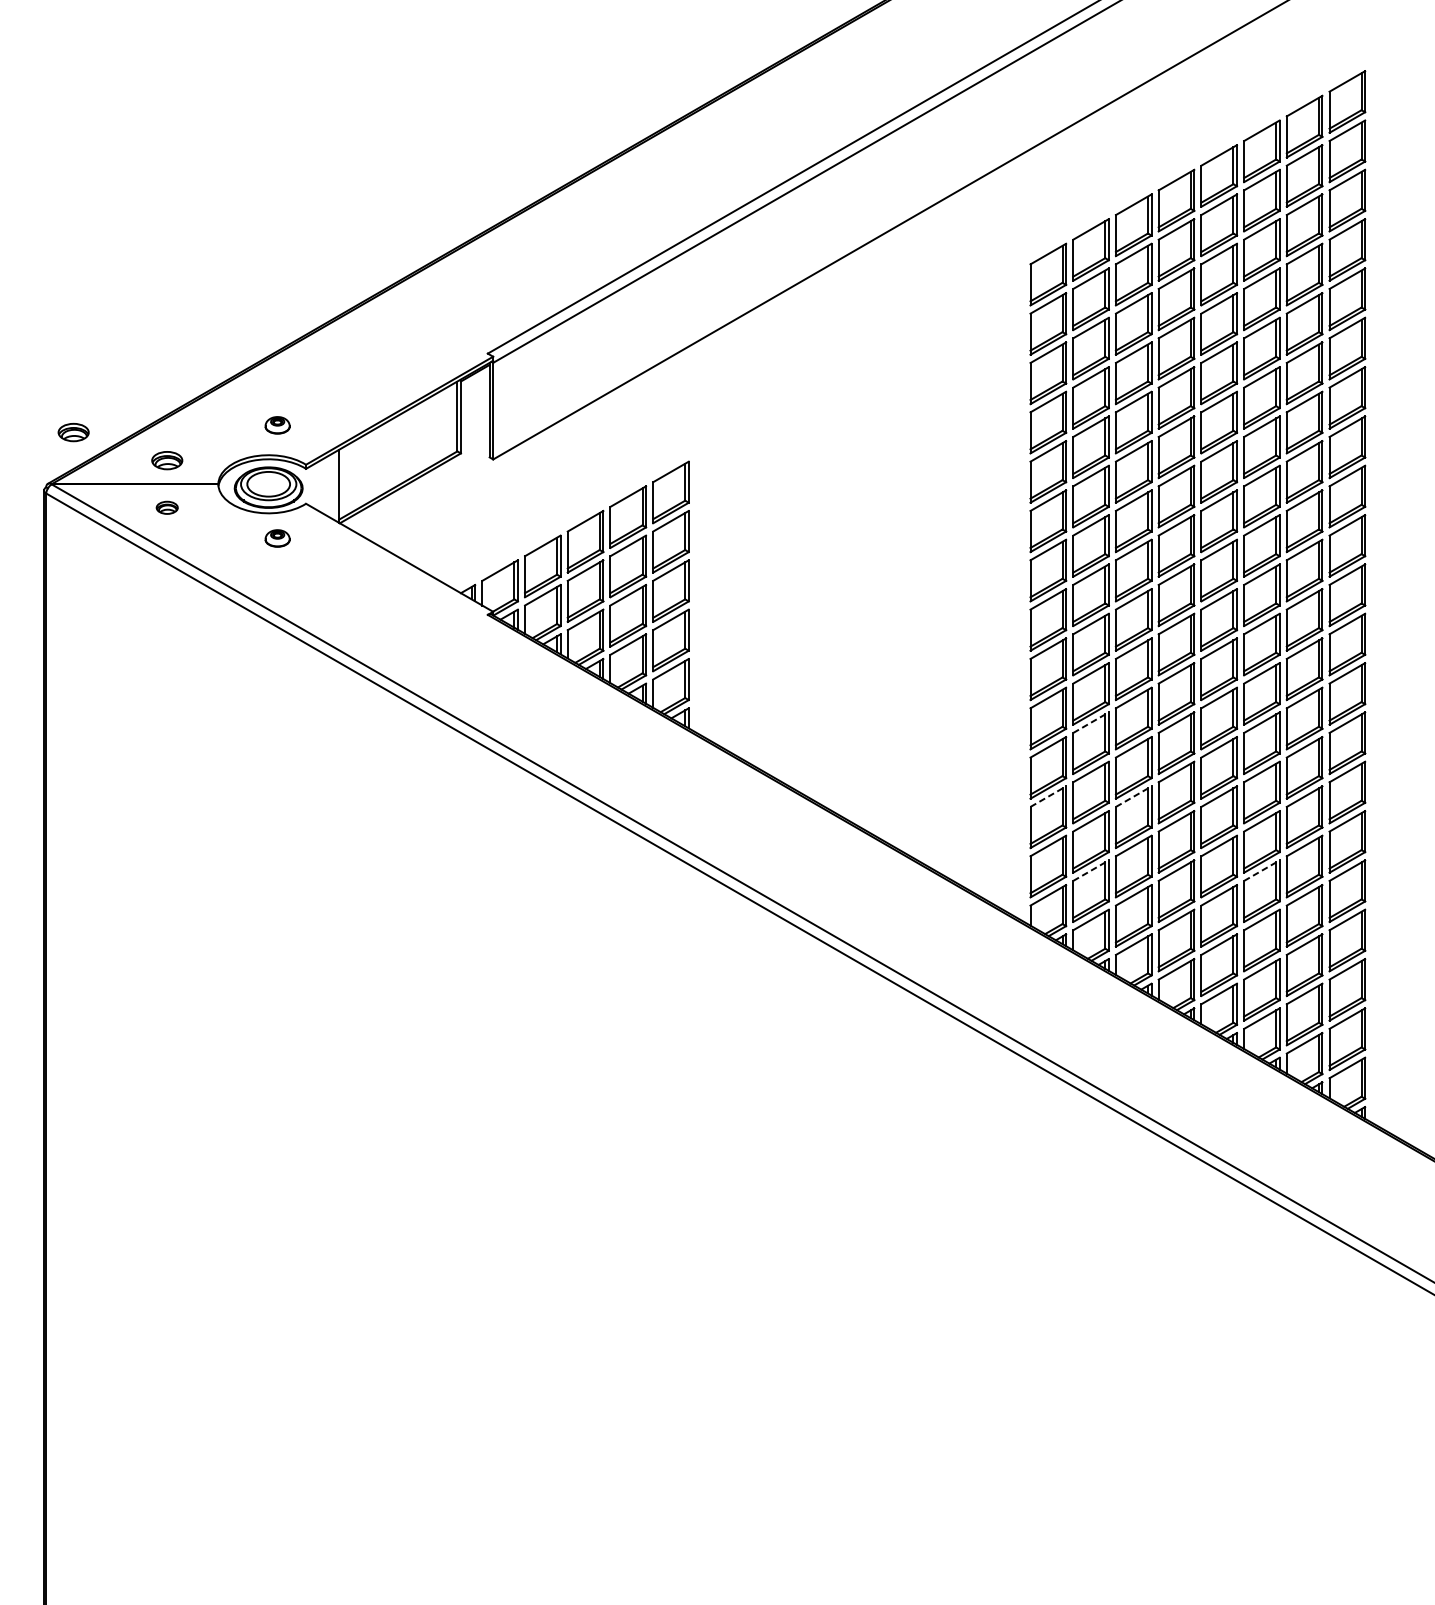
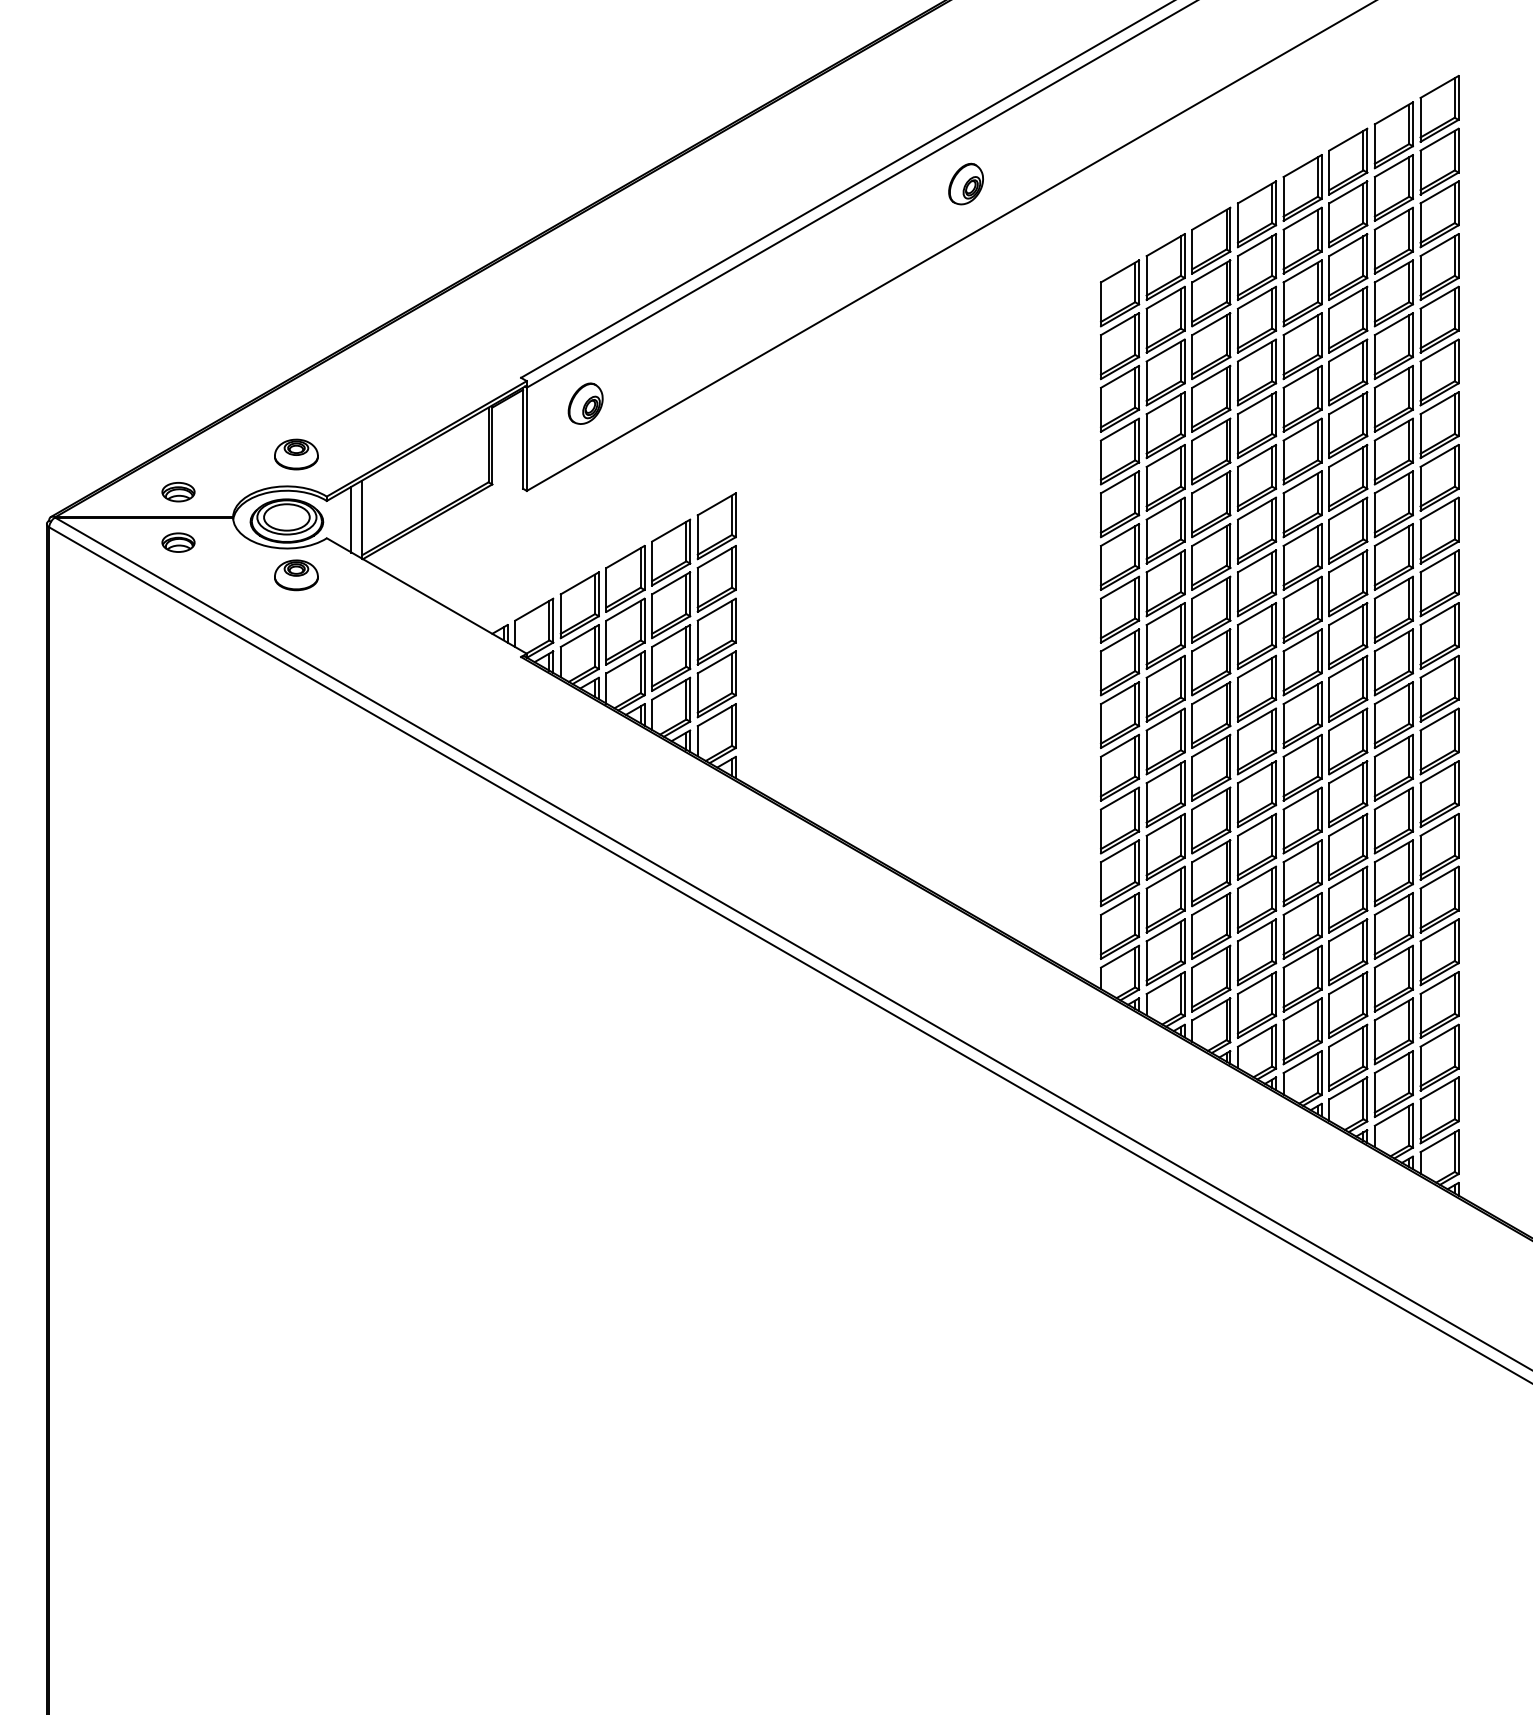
part: (903, 171) -> (965, 183), added
part: (548, 377) -> (585, 403), added
part: (277, 425) -> (296, 454), size x1.67
part: (73, 432) -> (78, 462), removed
line: (329, 486) -> (351, 519), added
part: (167, 507) -> (178, 542), size x1.43
part: (277, 538) -> (296, 575), size x1.67
line: (1090, 722) -> (1165, 772), dashed -> solid
line: (1048, 796) -> (1120, 851), dashed -> solid
line: (1133, 796) -> (1211, 851), dashed -> solid
line: (1090, 870) -> (1165, 930), dashed -> solid
line: (1262, 870) -> (1348, 930), dashed -> solid

